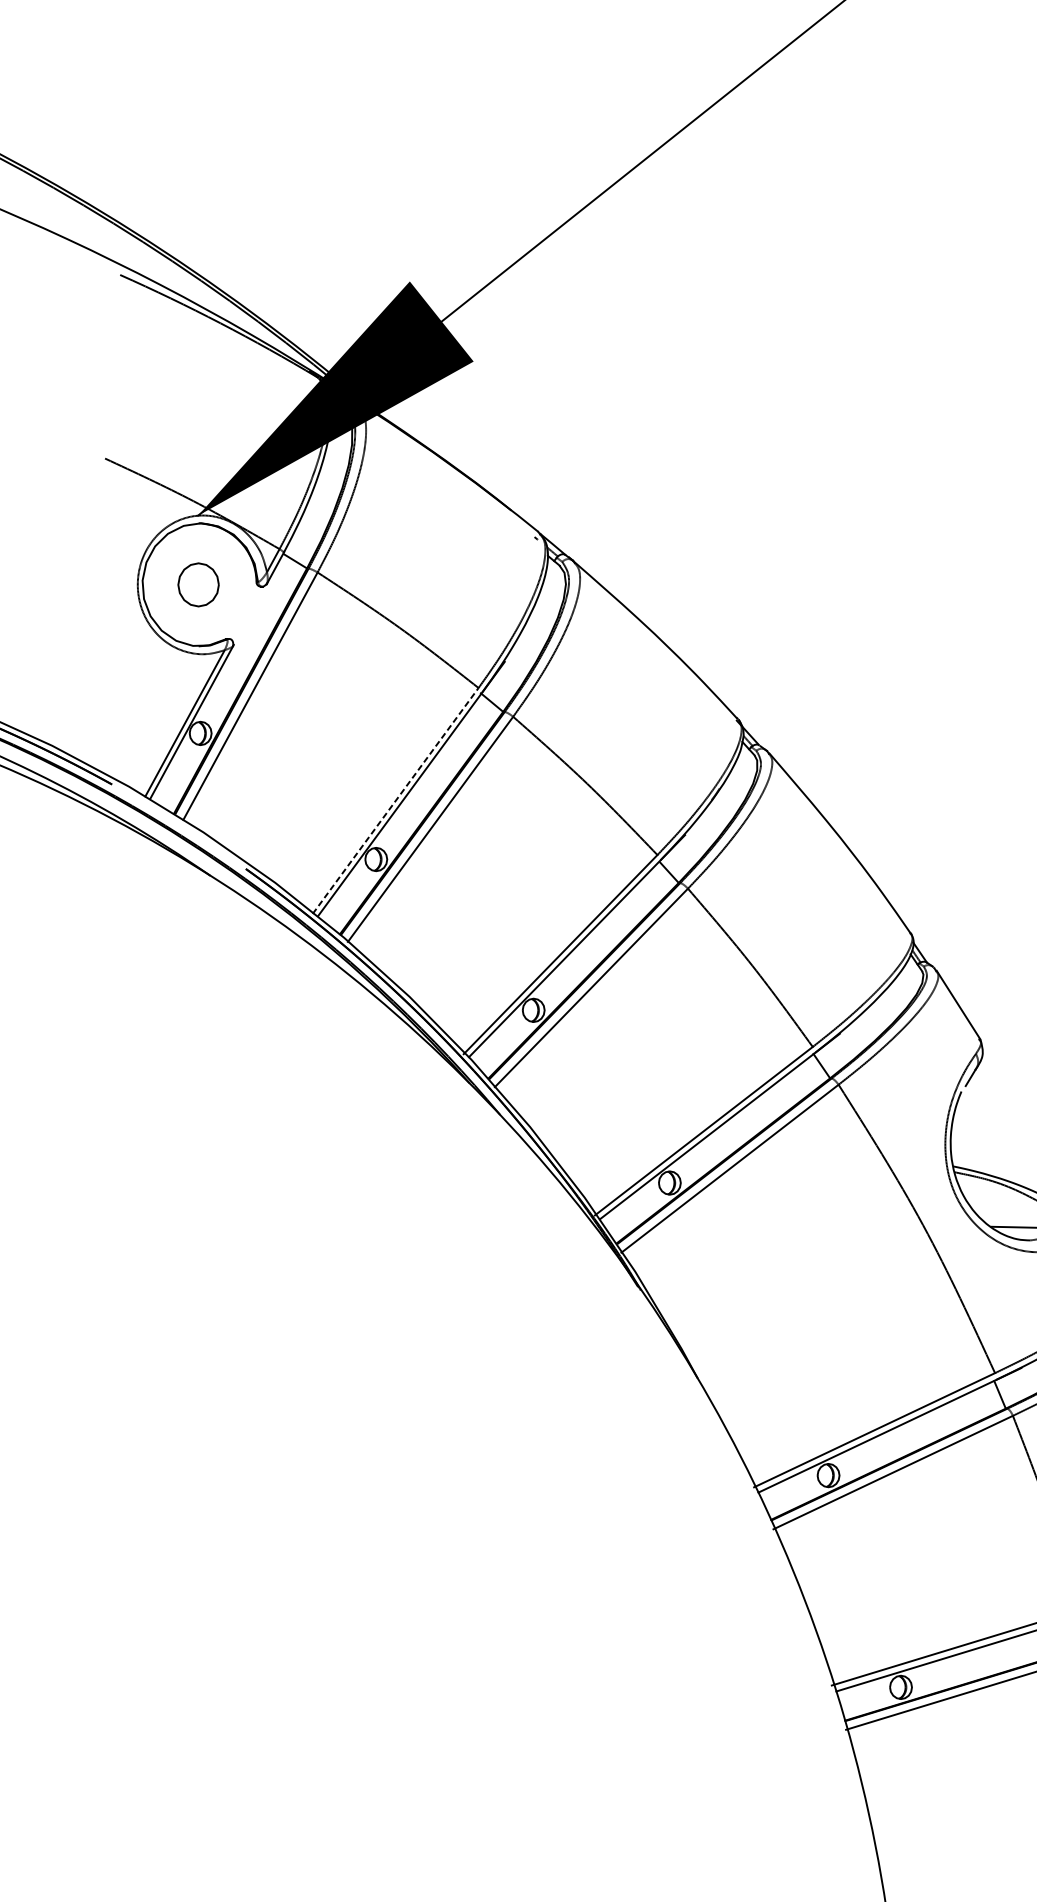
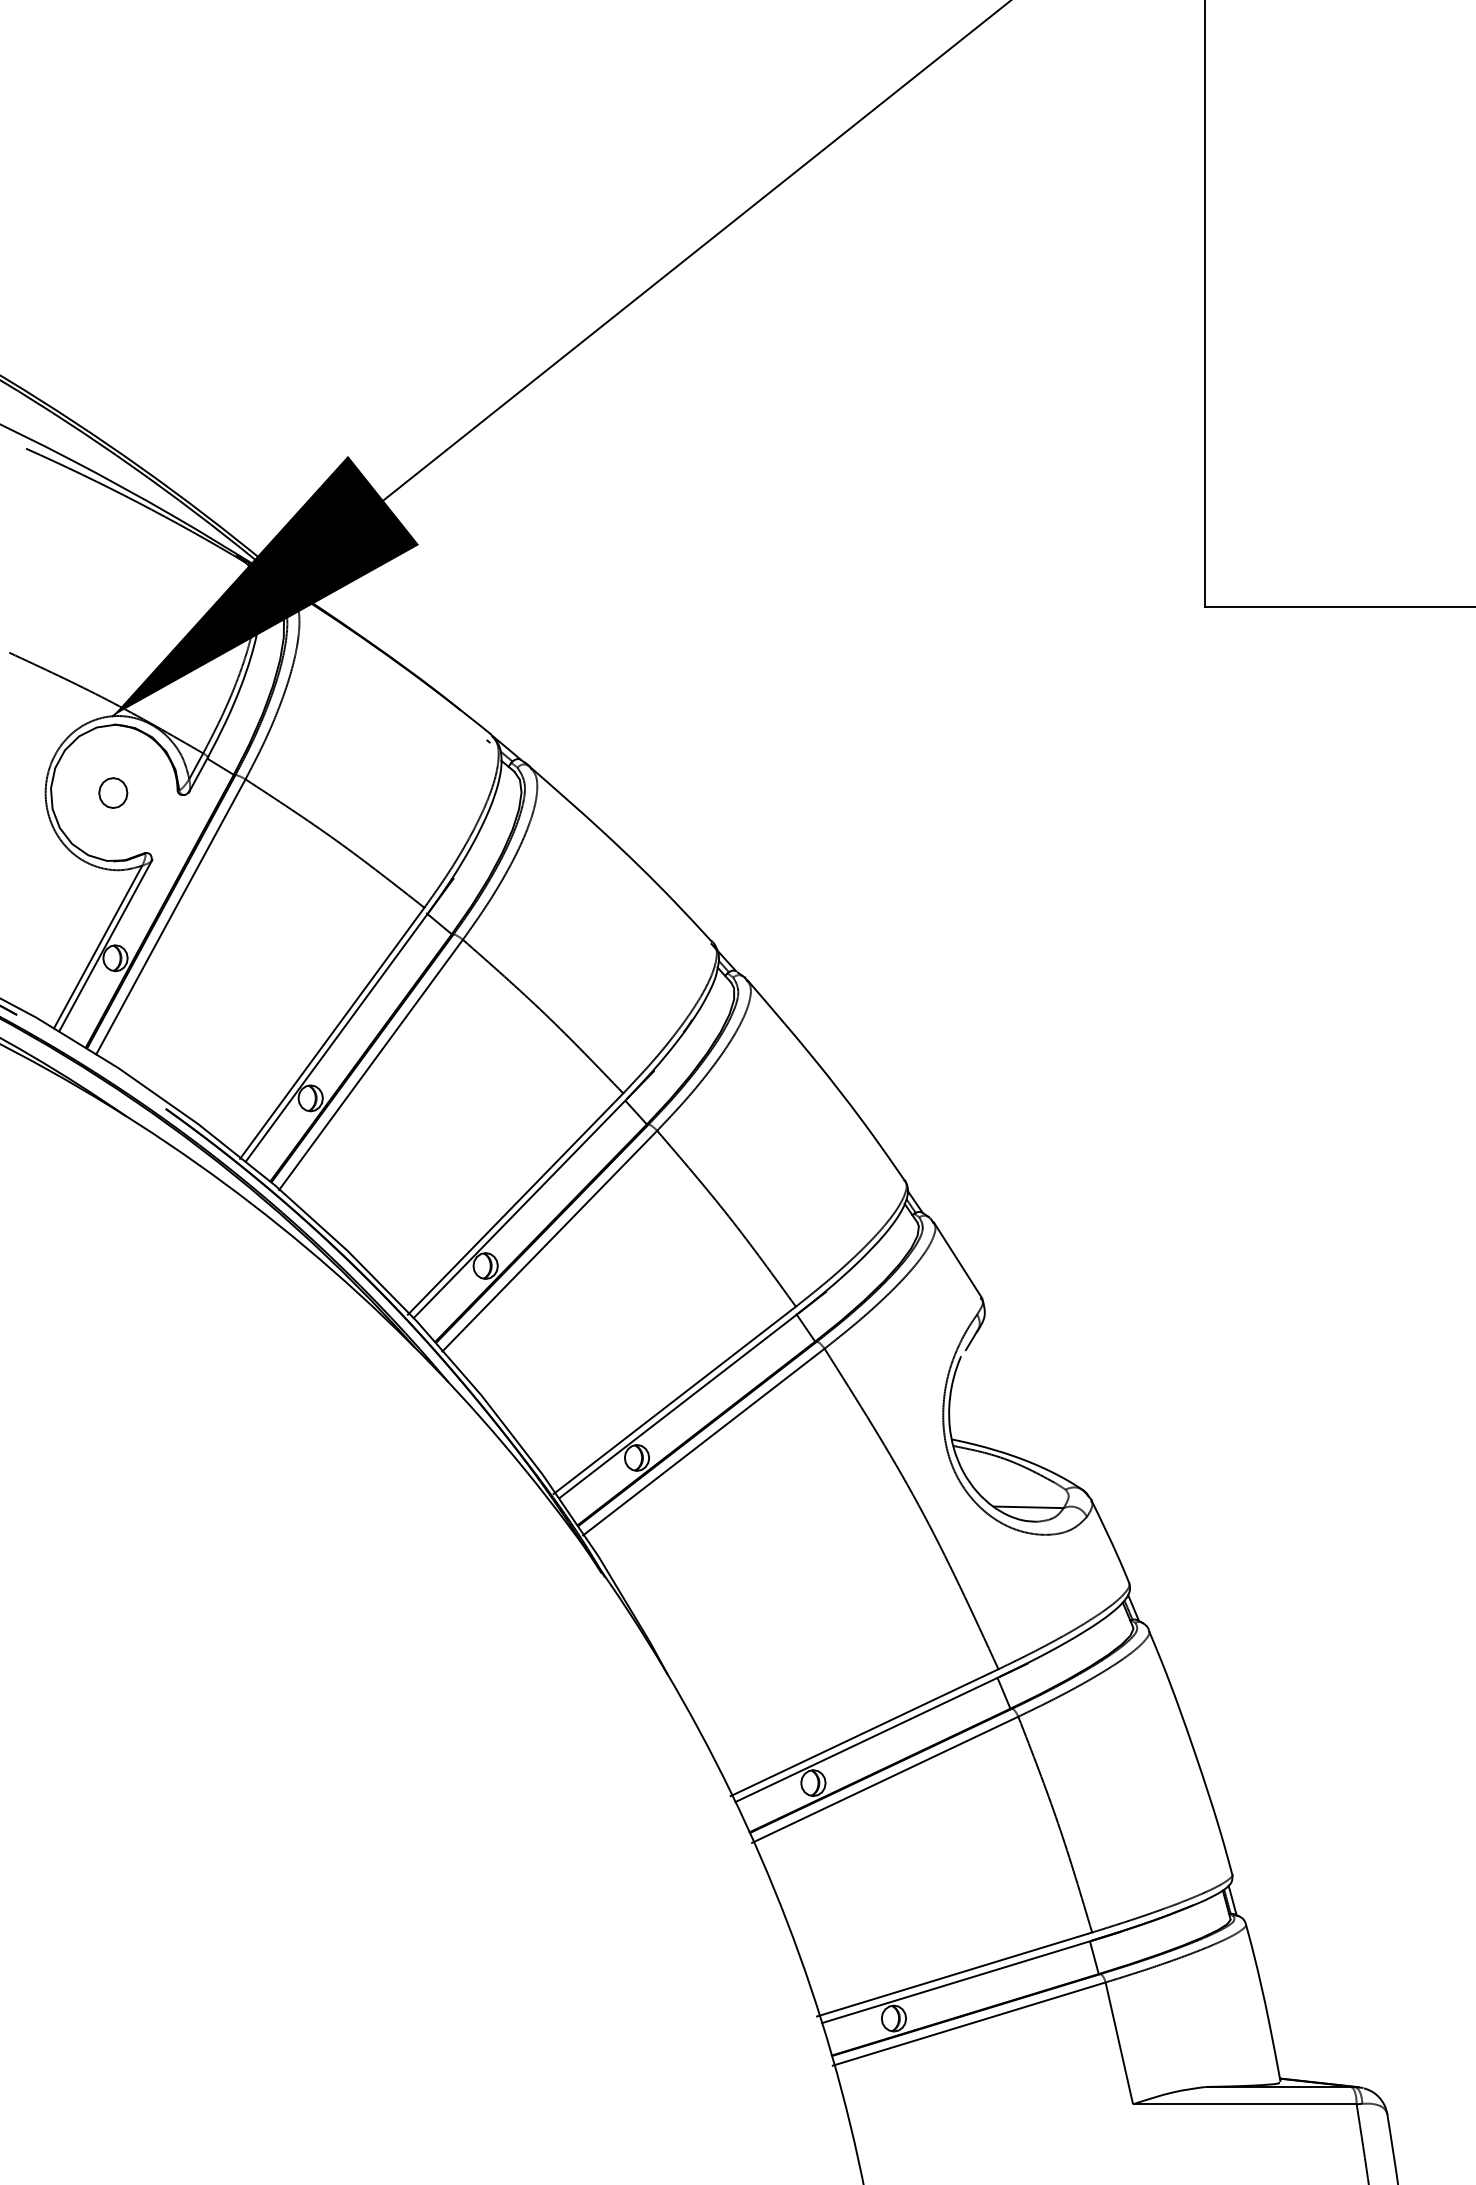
part: (198, 584) -> (113, 792), size x0.62
line: (395, 801) -> (332, 1033), dashed -> solid

